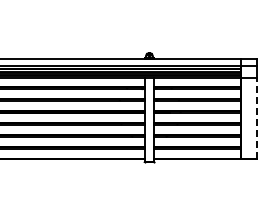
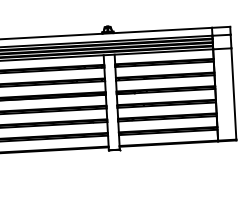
line: (256, 117) -> (233, 92), dashed -> solid

